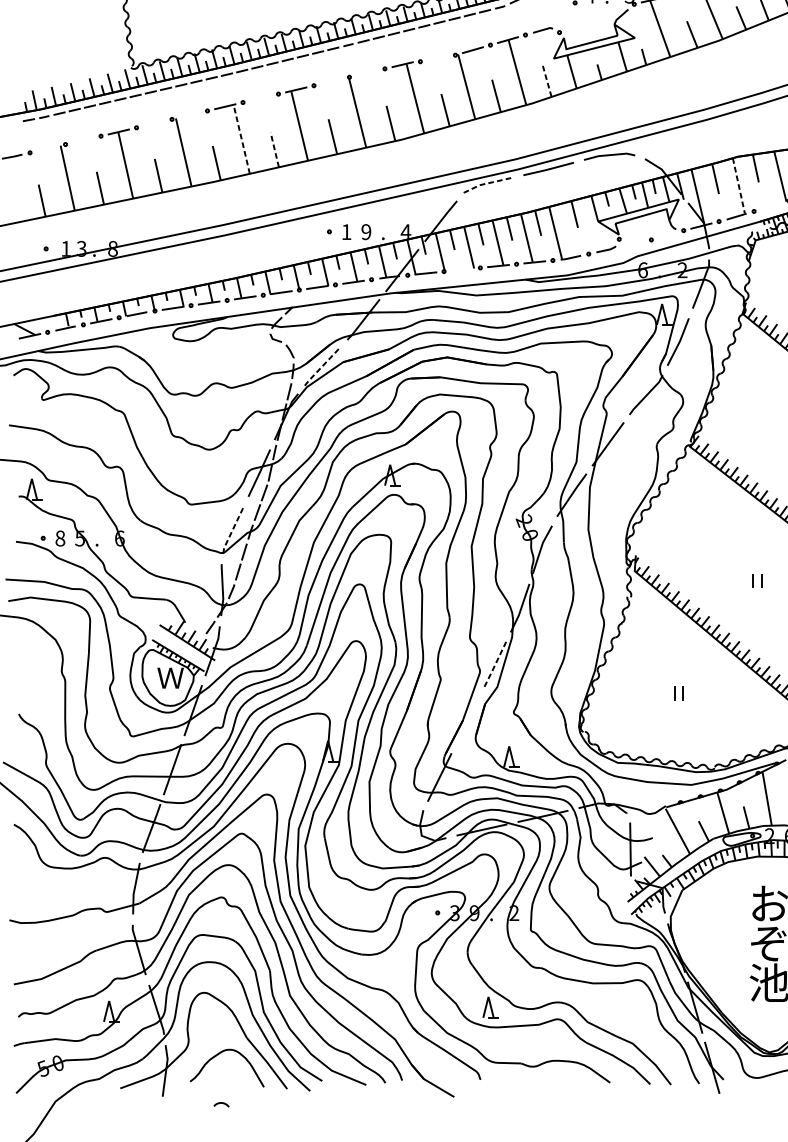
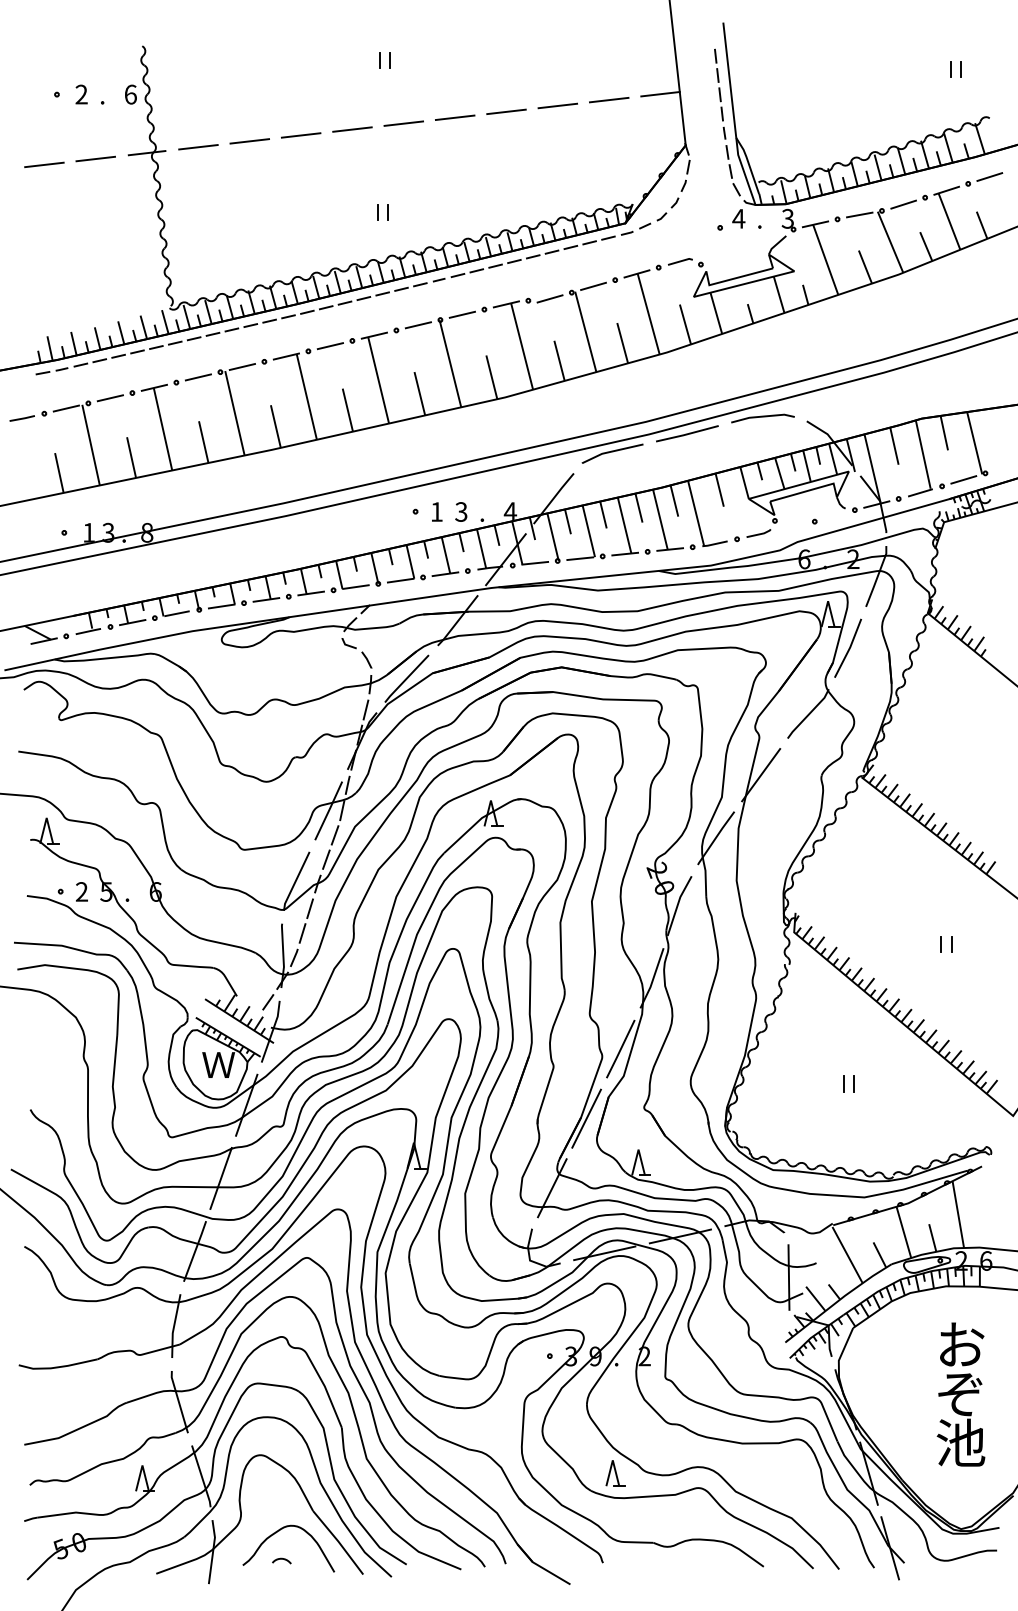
line: (437, 59) -> (549, 298), added
line: (366, 72) -> (461, 314), added
line: (547, 80) -> (685, 324), dashed -> solid
line: (330, 81) -> (417, 325), added
line: (260, 98) -> (330, 346), added
line: (189, 114) -> (241, 366), added
line: (153, 123) -> (197, 377), added
line: (241, 138) -> (306, 396), dashed -> solid
line: (82, 140) -> (109, 398), added
line: (47, 148) -> (65, 408), added
line: (274, 149) -> (347, 409), dashed -> solid
line: (486, 183) -> (610, 451), dashed -> solid
line: (739, 185) -> (923, 454), dashed -> solid
line: (771, 205) -> (963, 479), added
text: (366, 231) -> (461, 511), 9 -> 3
line: (462, 269) -> (580, 558), added
line: (322, 366) -> (406, 678), dashed -> solid
line: (232, 530) -> (295, 881), dashed -> solid
text: (60, 538) -> (82, 891), 8 -> 2
line: (494, 666) -> (620, 1050), dashed -> solid
line: (467, 721) -> (586, 1118), added
curve: (221, 1103) -> (281, 1559), moved

